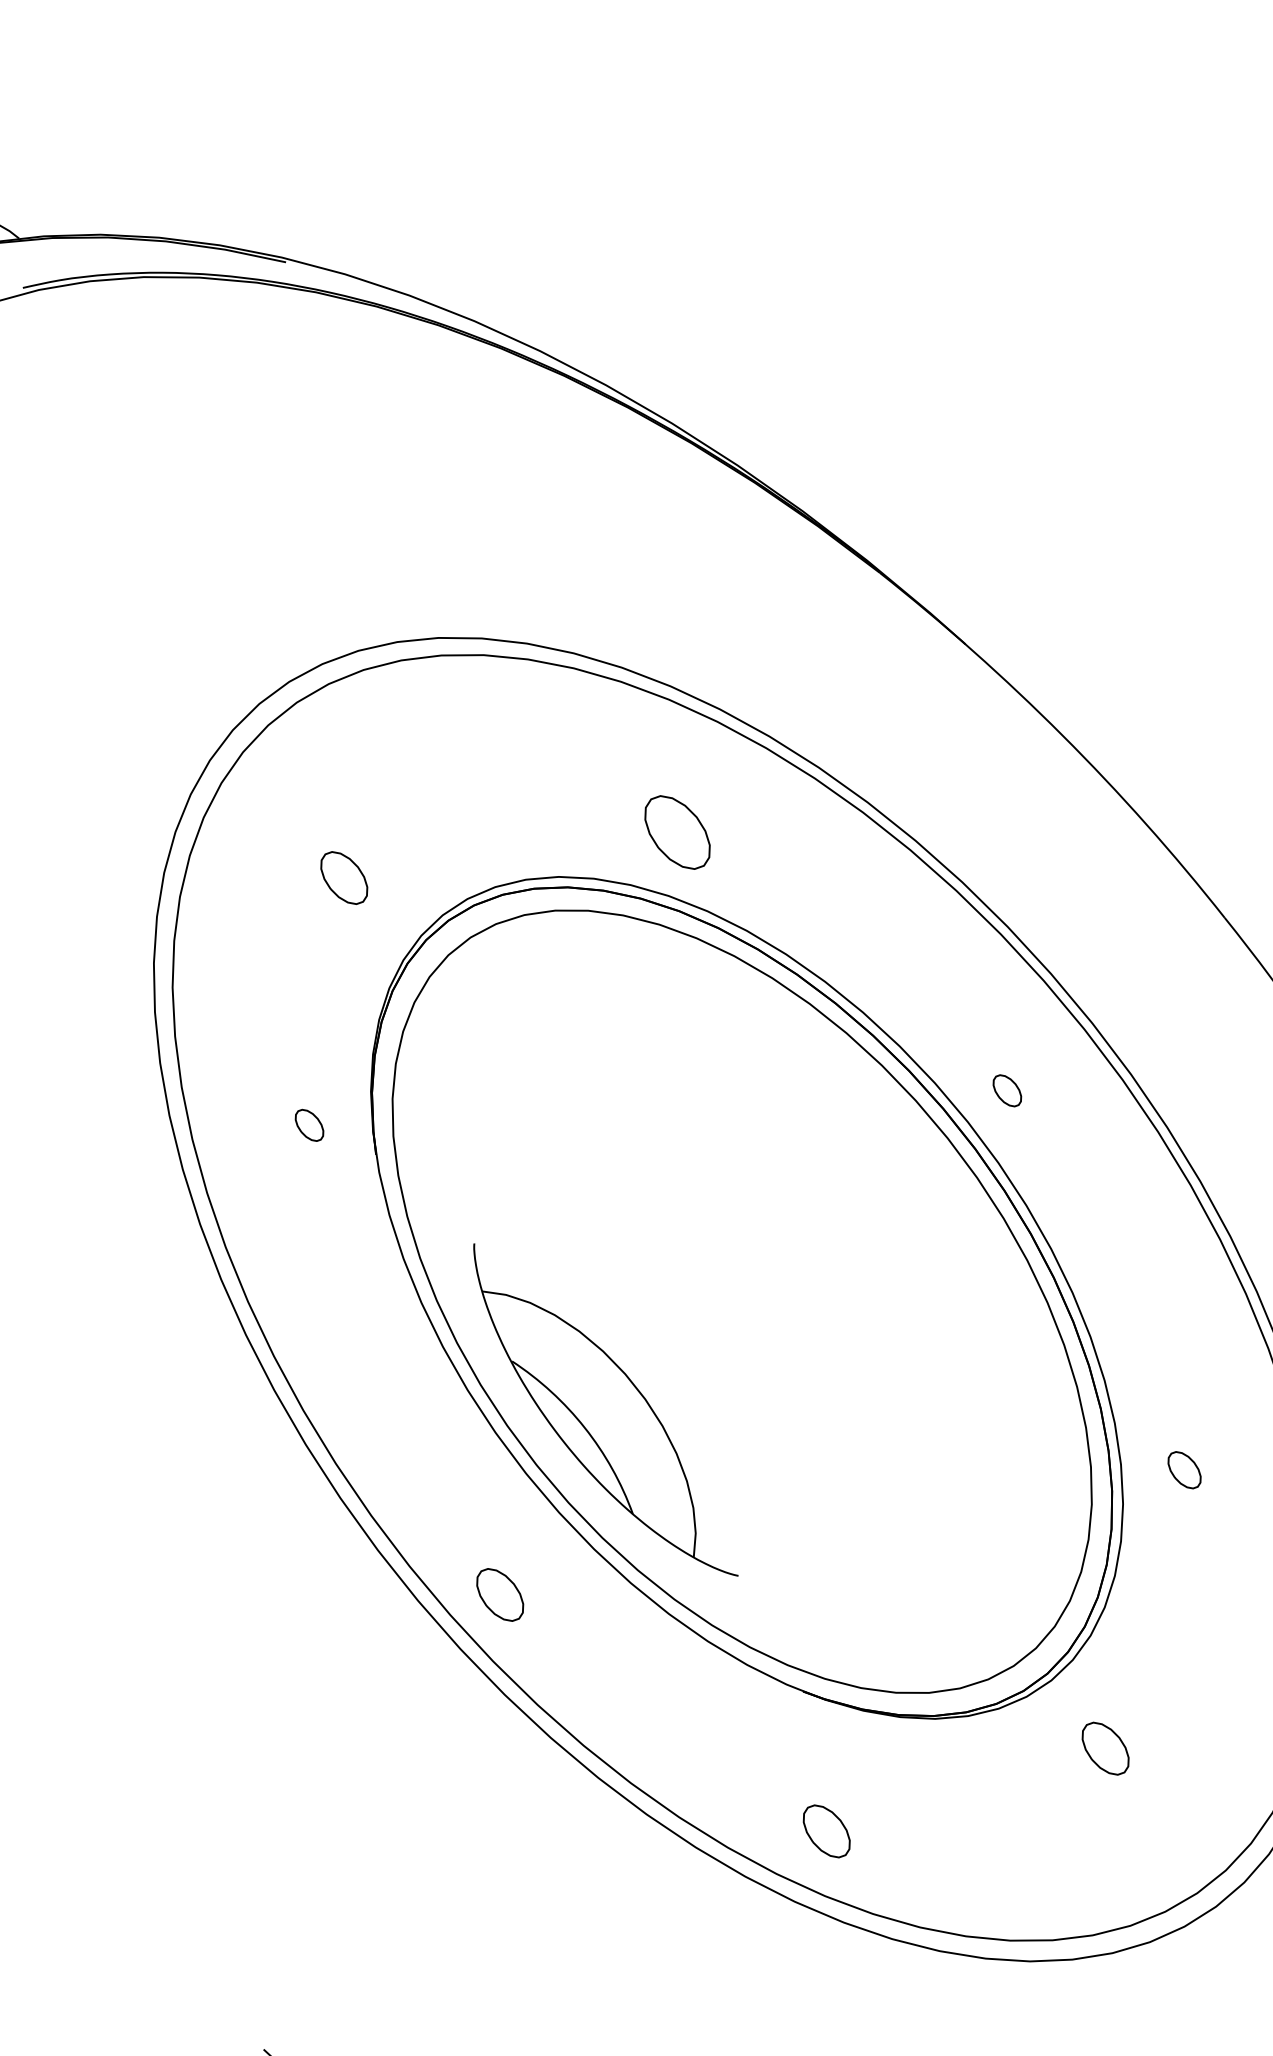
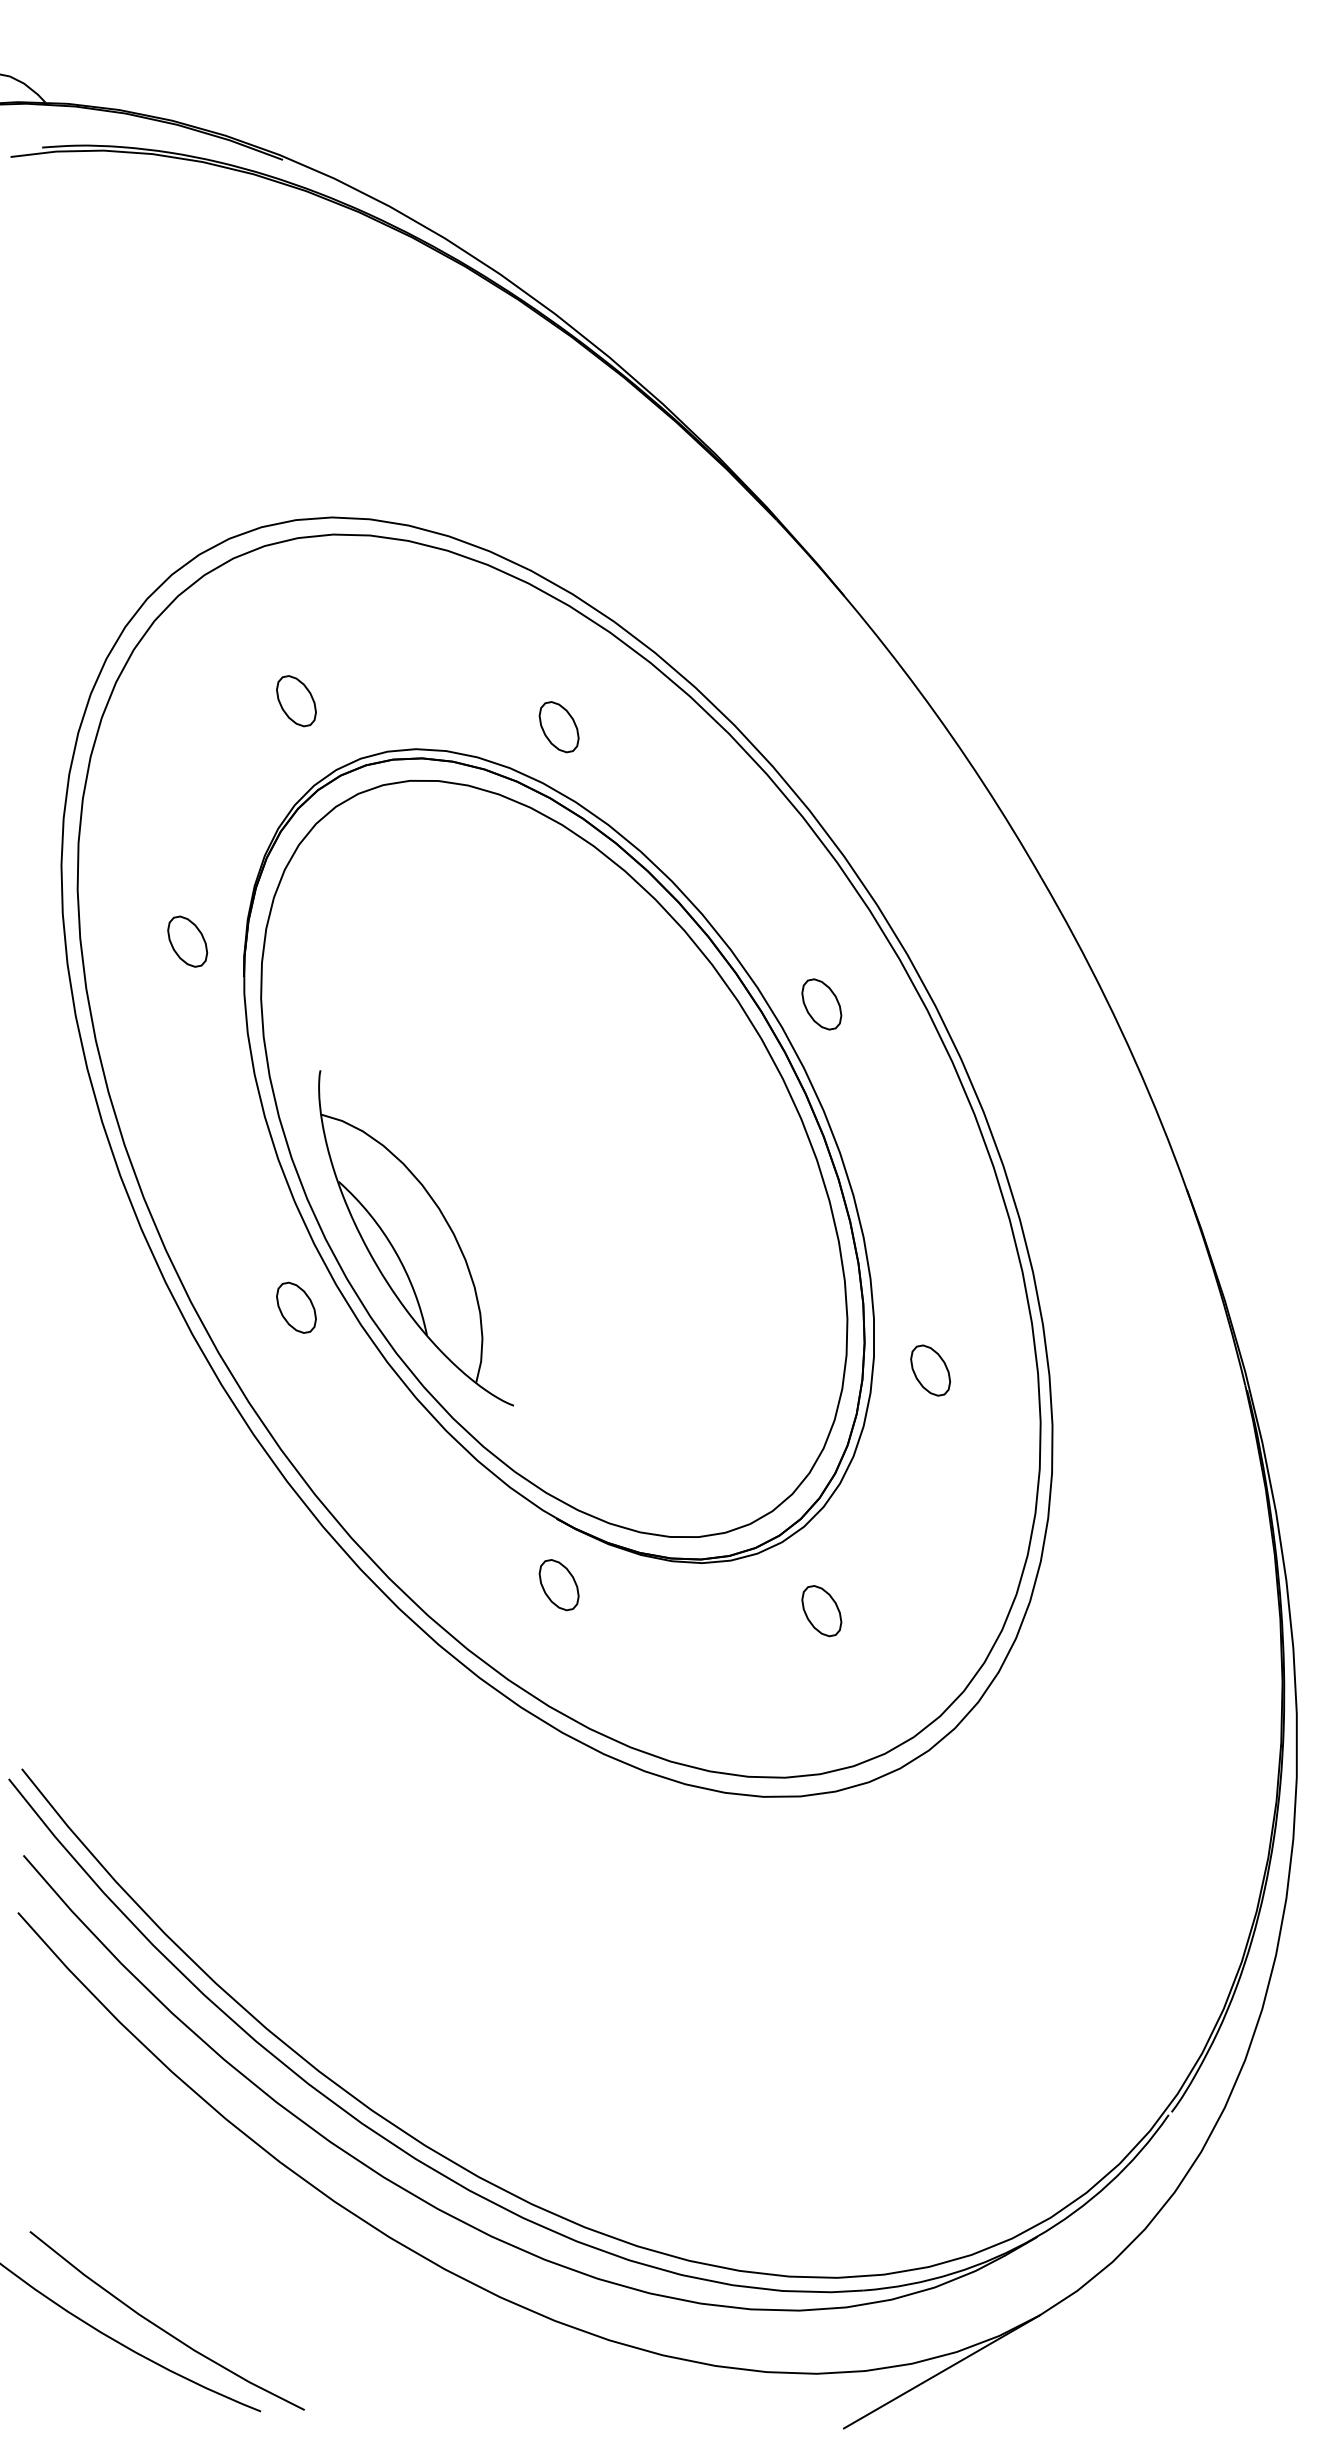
part: (676, 833) -> (558, 727), size x0.71
part: (344, 878) -> (296, 701), moved
part: (1006, 1090) -> (821, 1004), size x1.67
part: (309, 1125) -> (187, 941), size x1.67
part: (1184, 1470) -> (930, 1370), size x1.43
part: (500, 1594) -> (296, 1307), moved
part: (826, 1831) -> (558, 1585), moved

